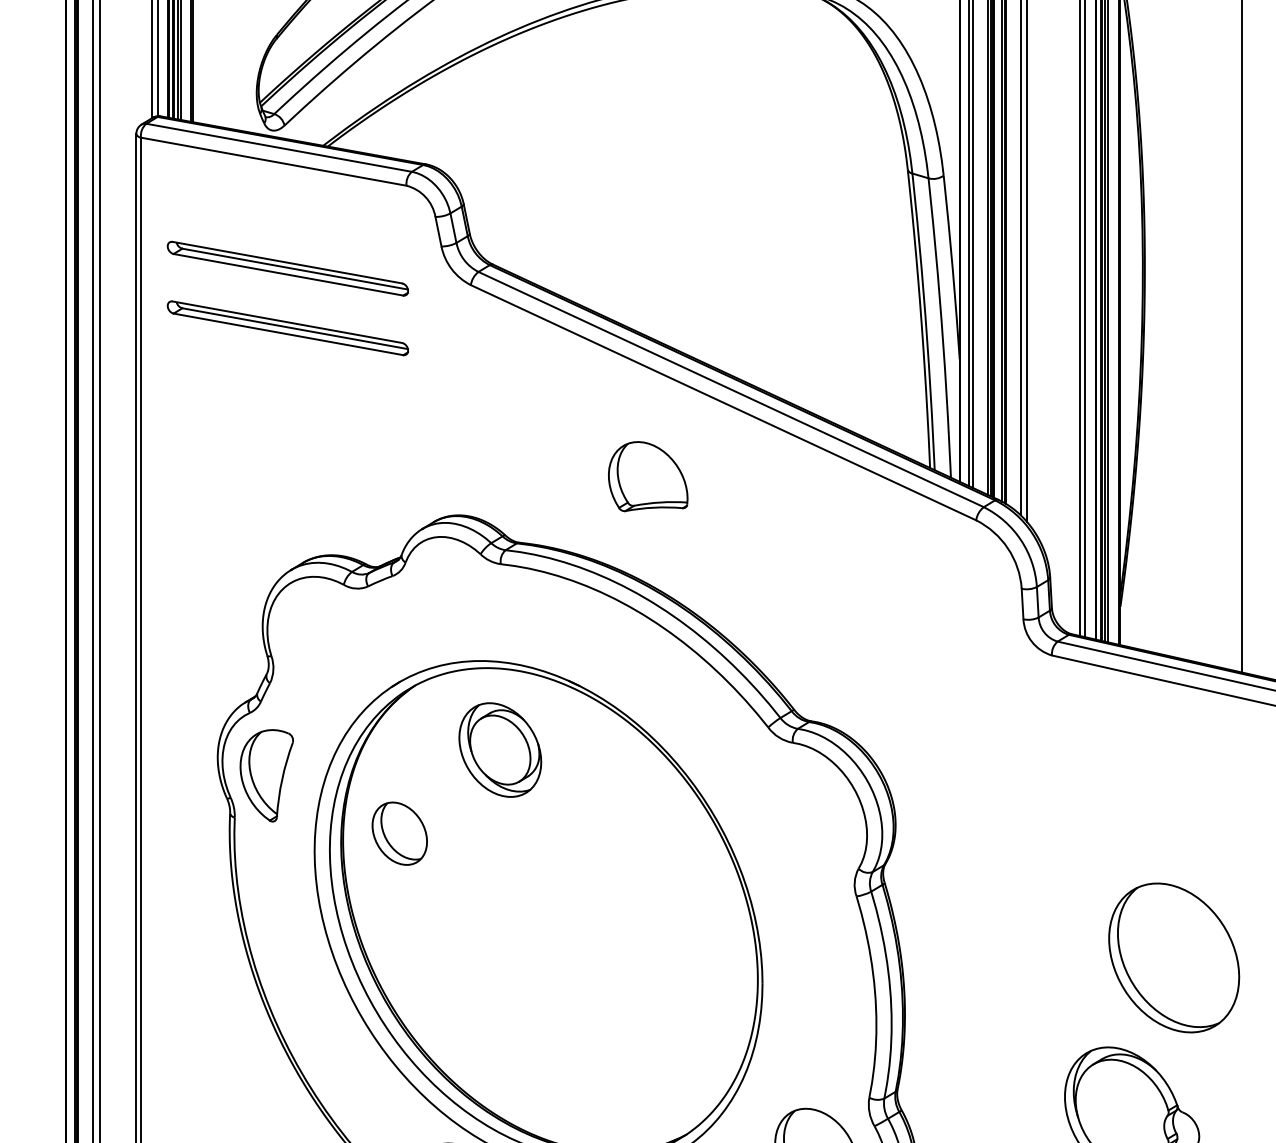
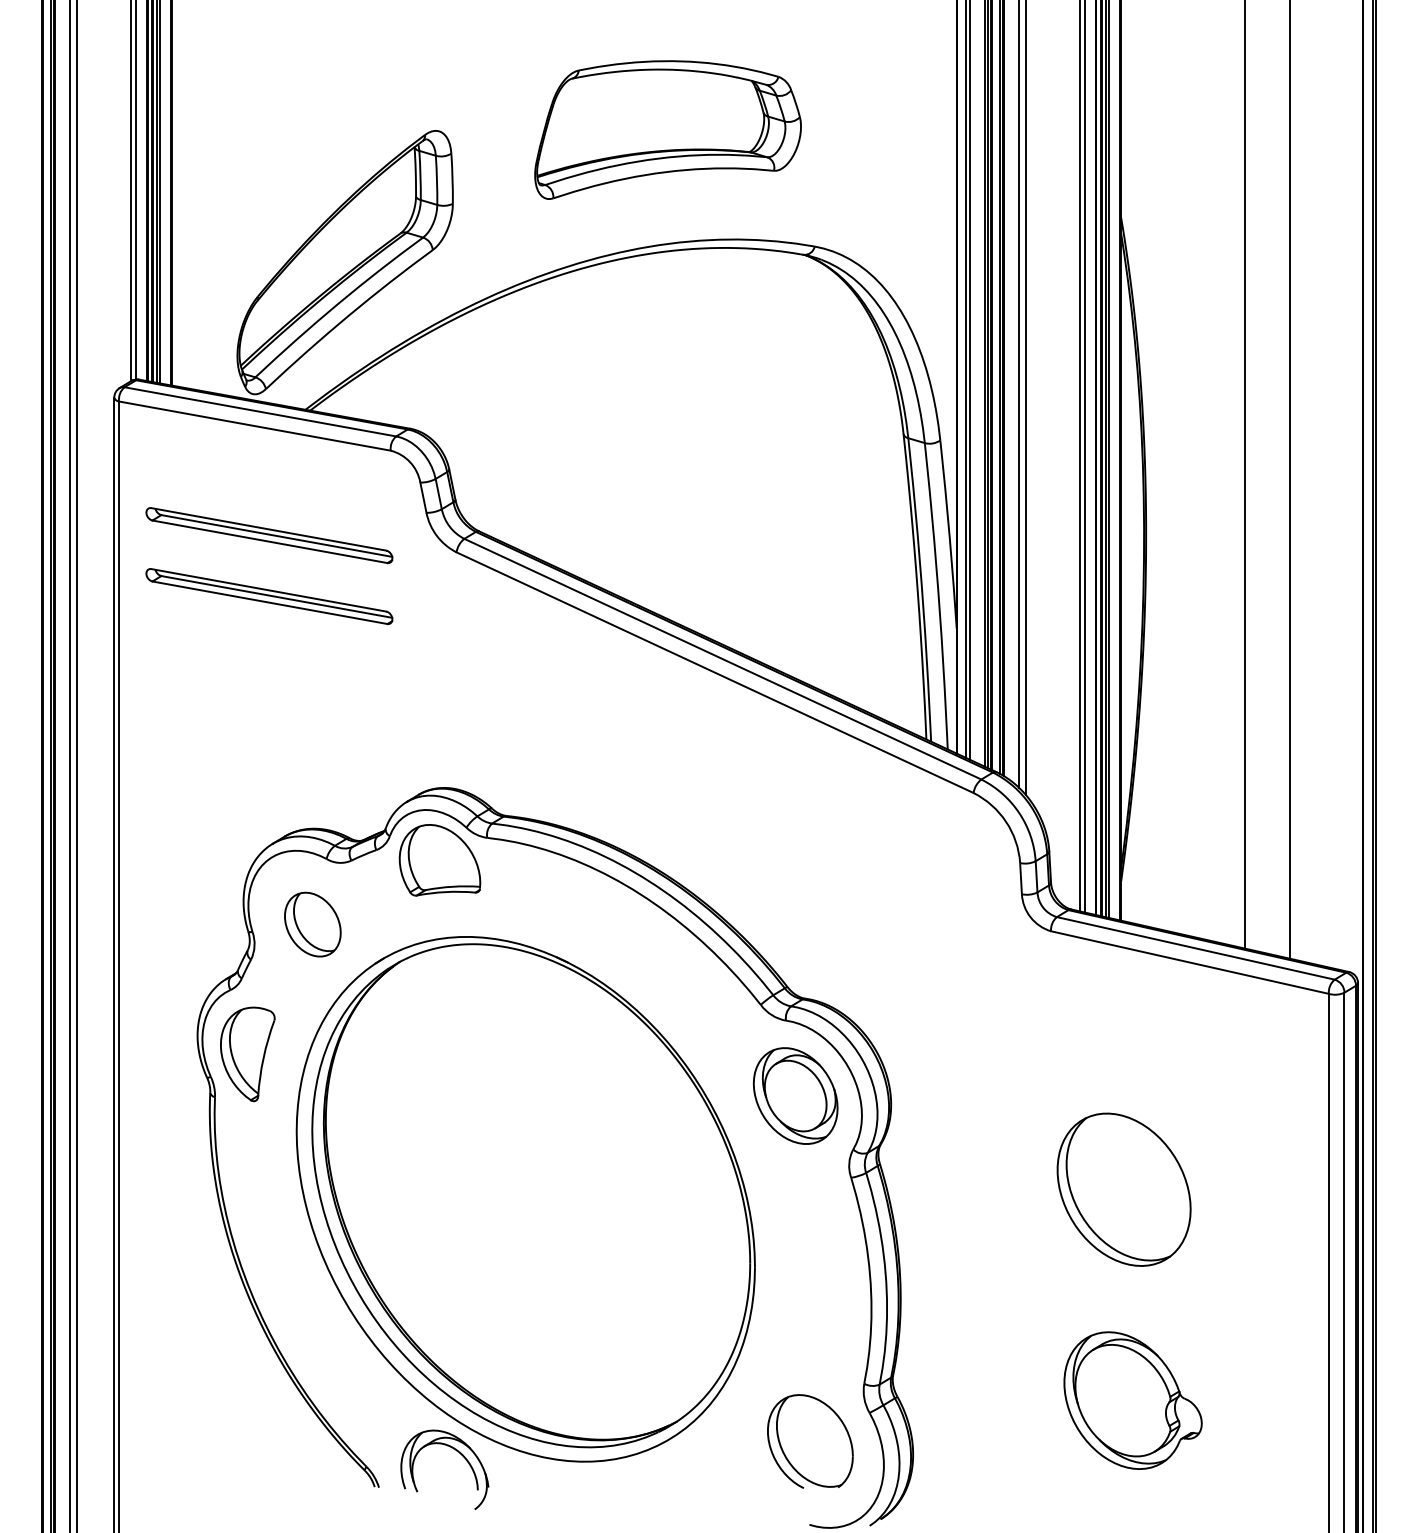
part: (647, 476) -> (439, 860), moved
part: (500, 749) -> (795, 1095), moved
part: (399, 833) -> (312, 924), moved
part: (1173, 957) -> (1123, 1189), moved

